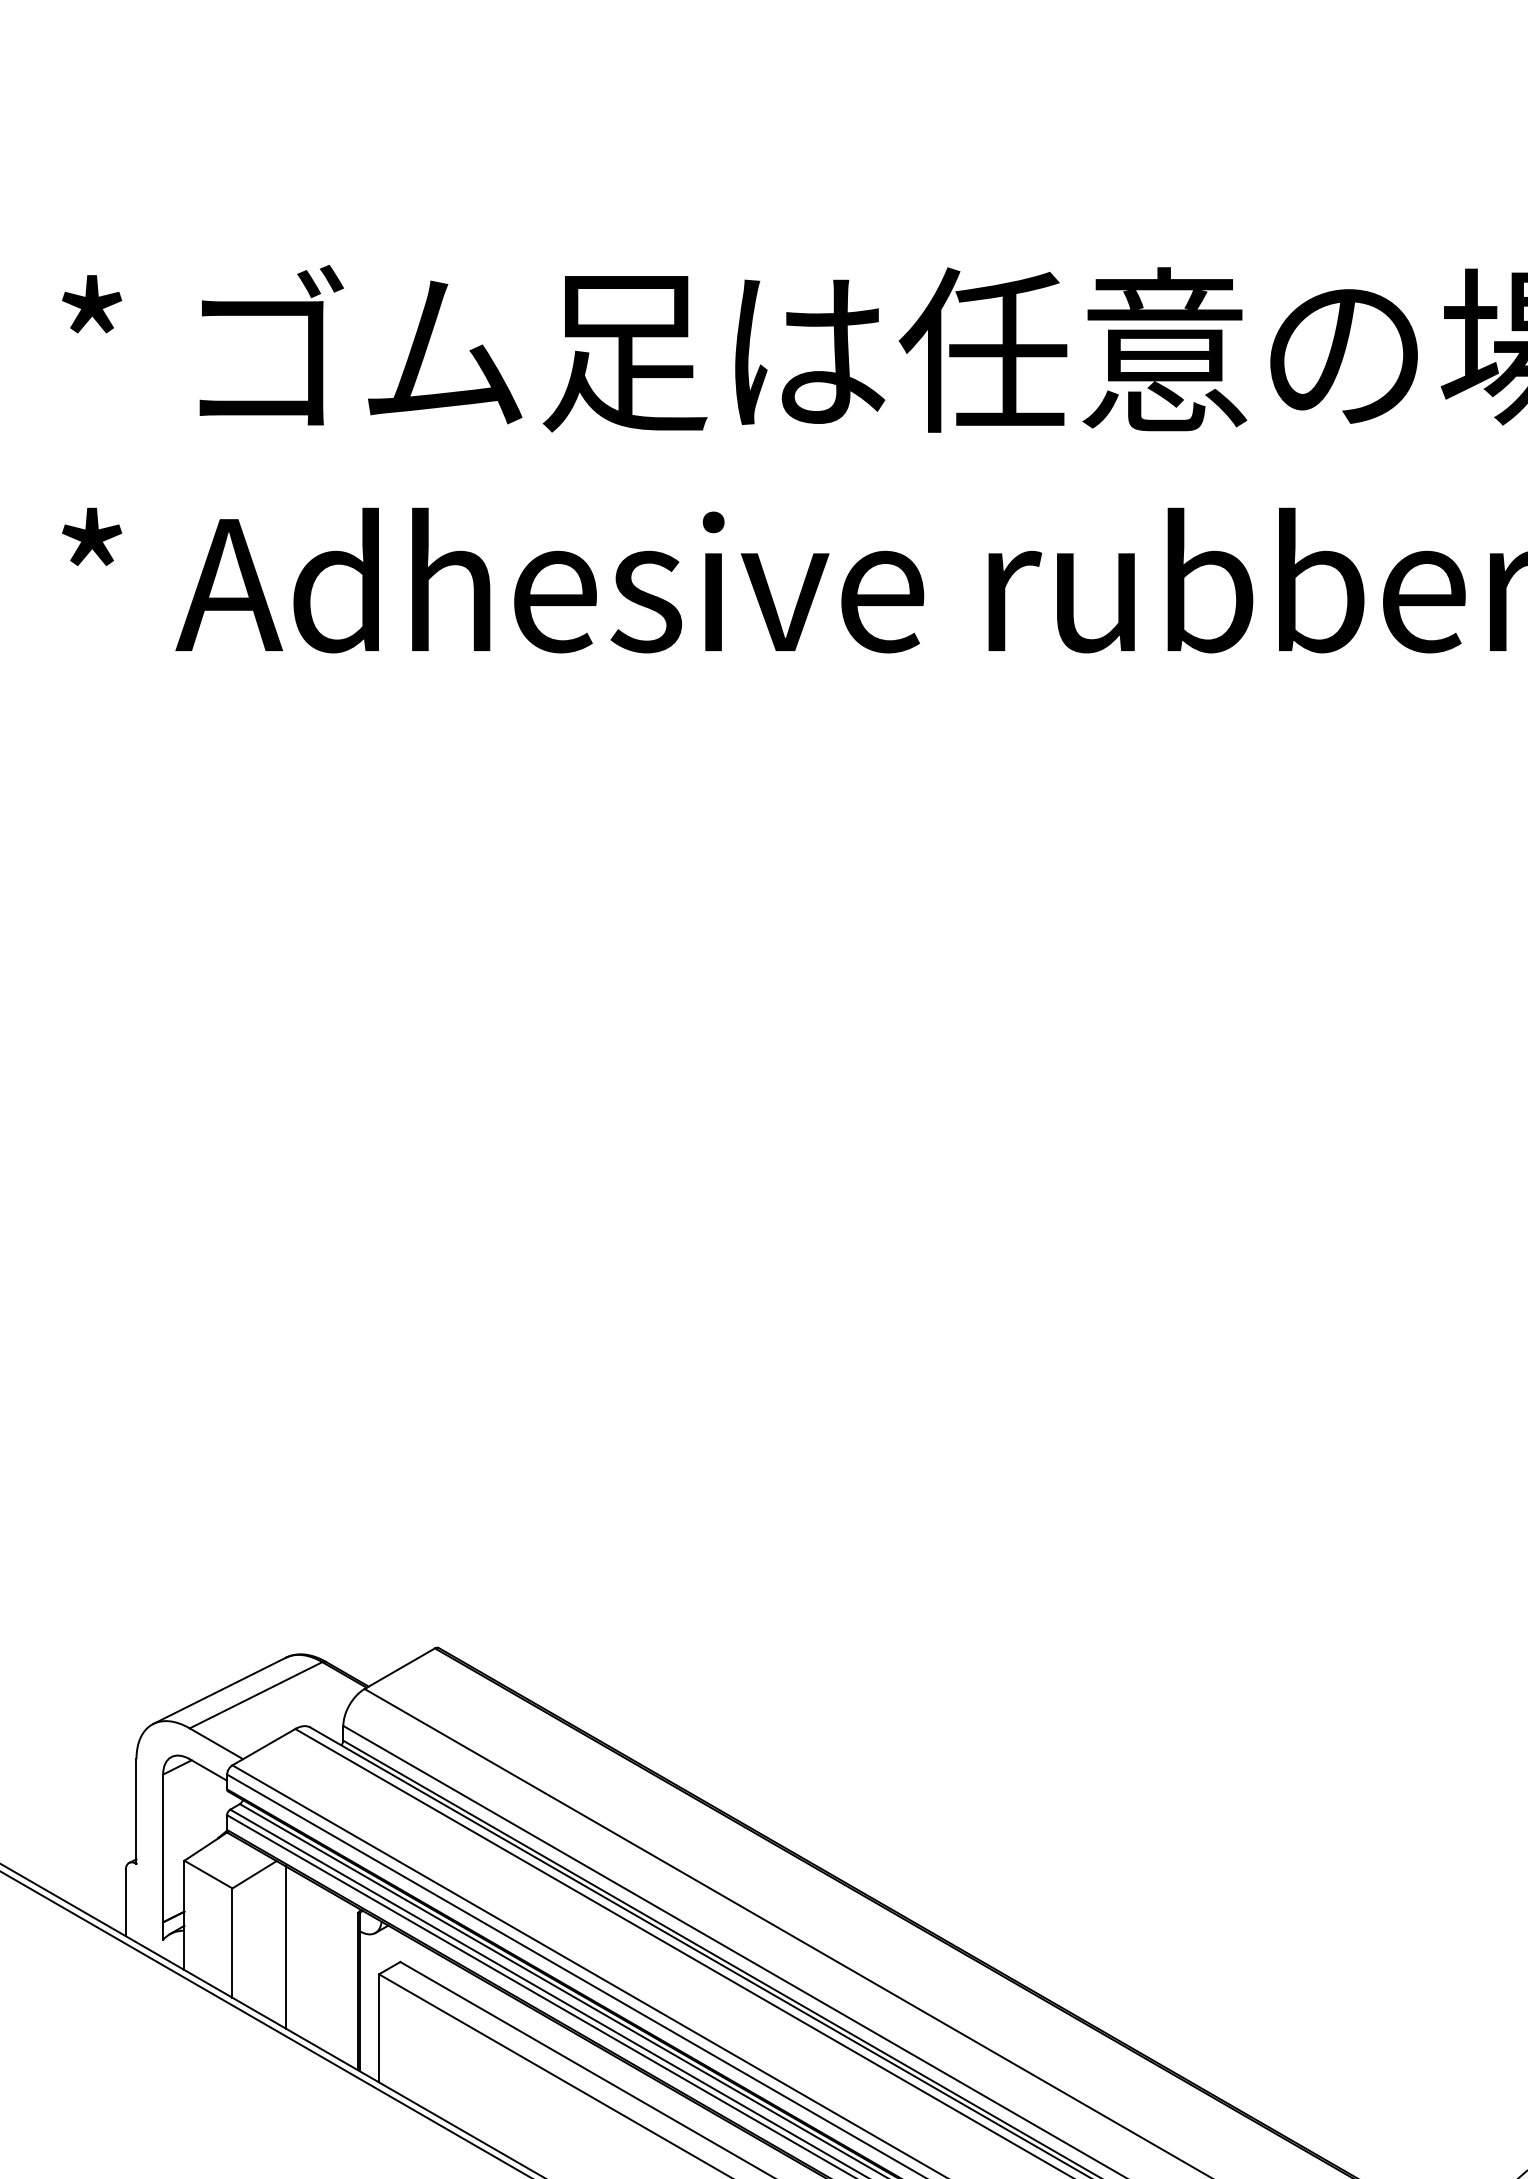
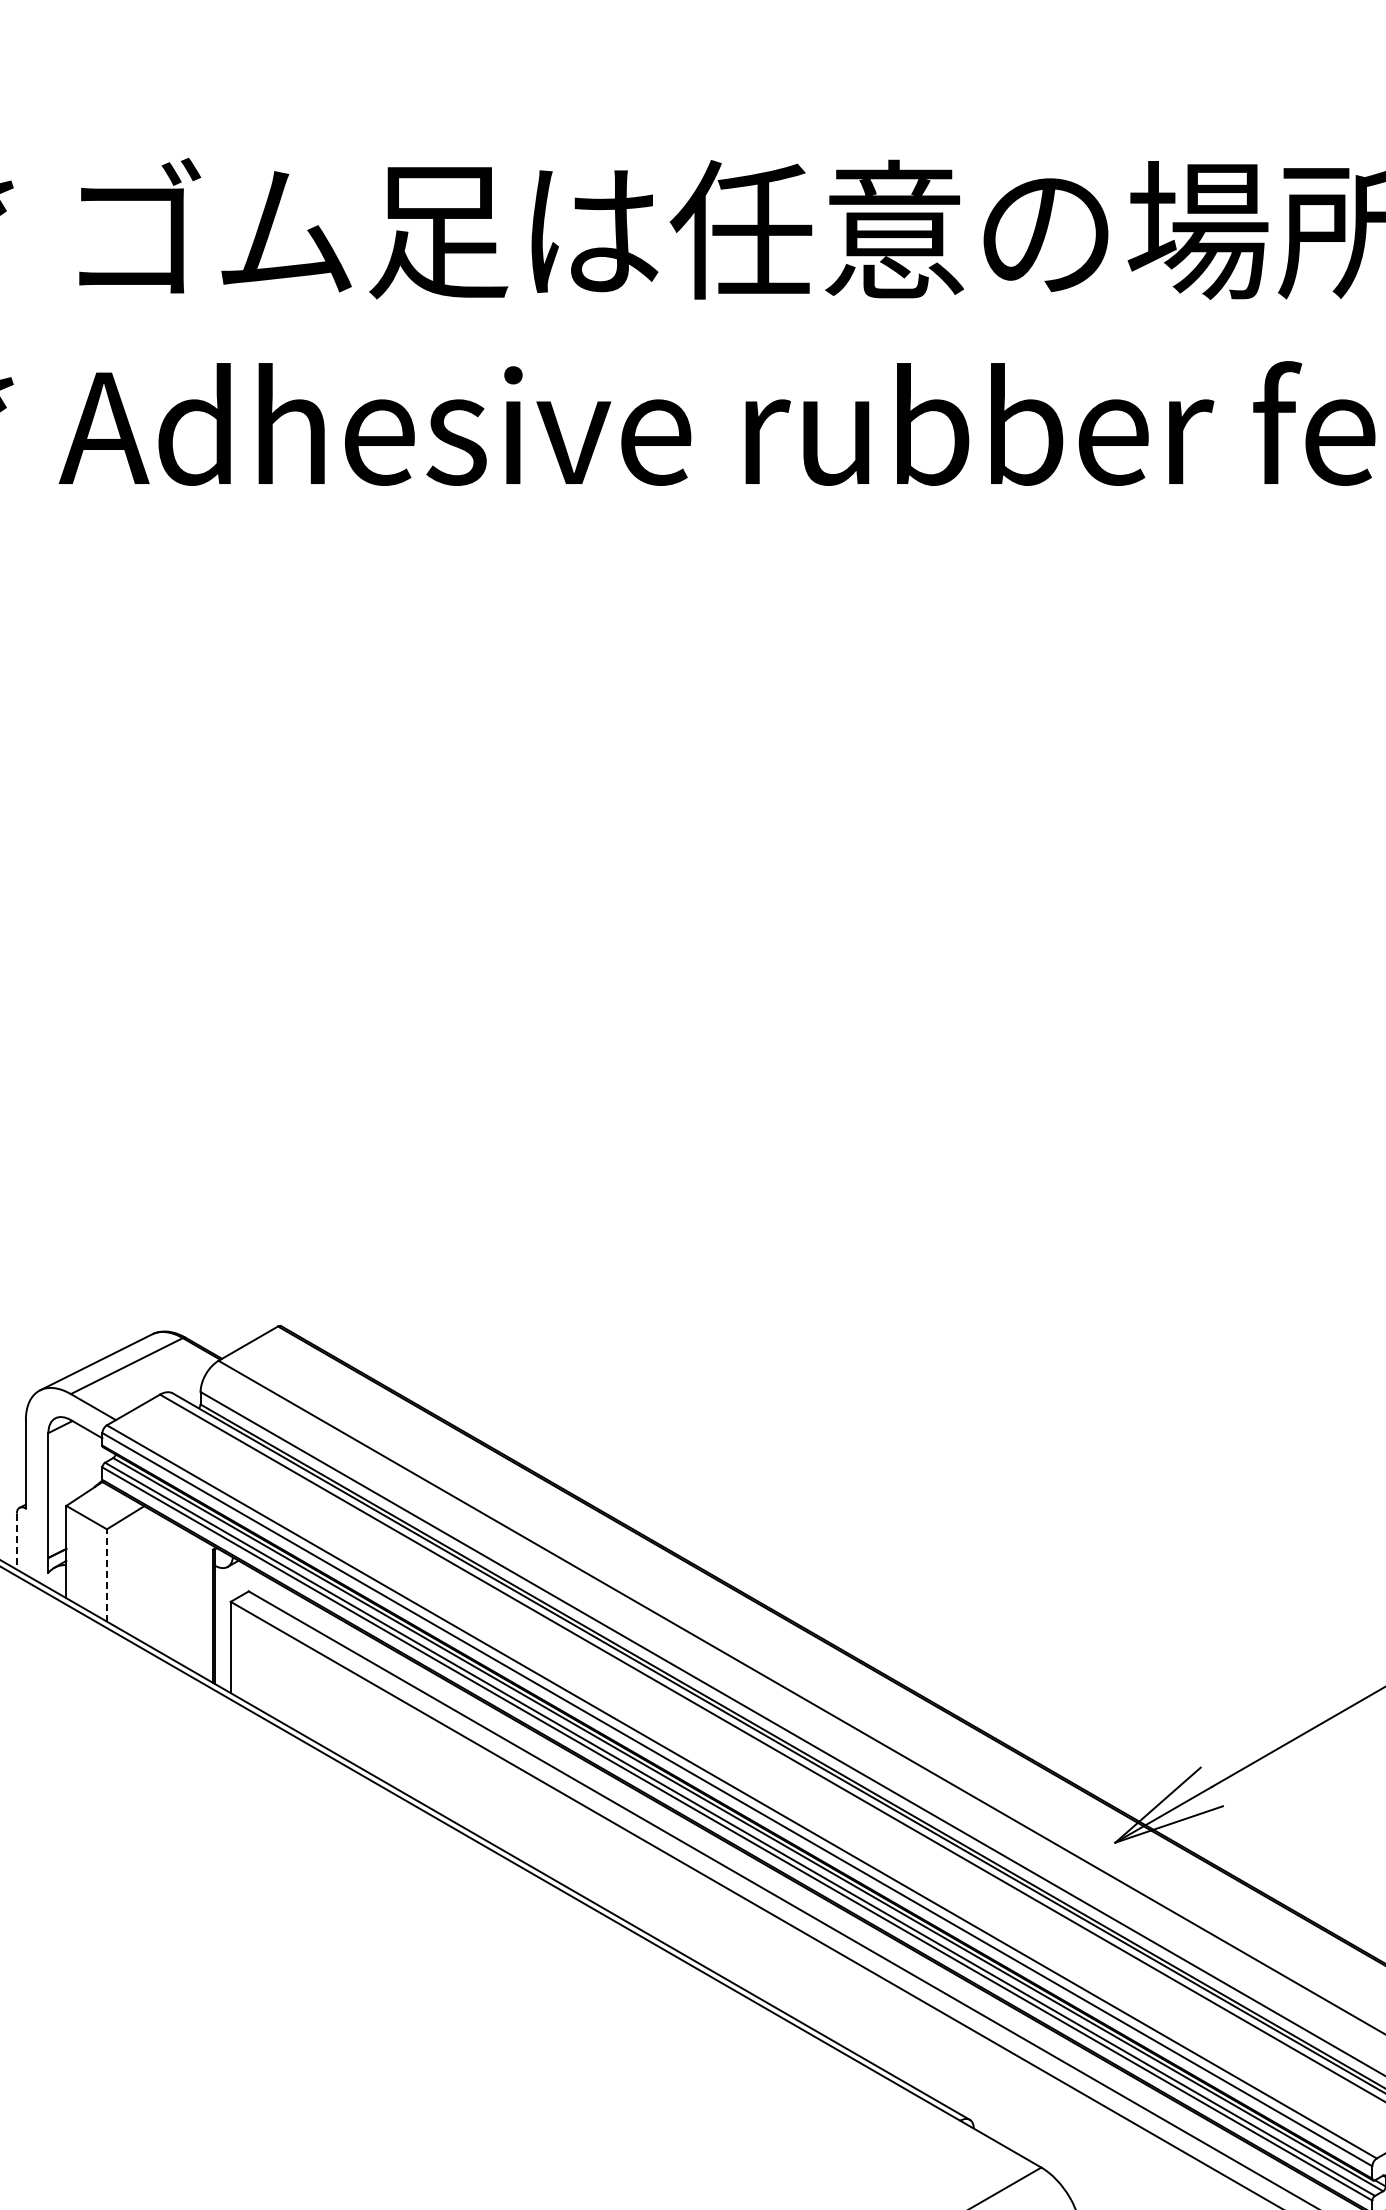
line: (125, 1902) -> (16, 1541), solid -> dashed
line: (231, 1941) -> (106, 1574), solid -> dashed
line: (285, 1946) -> (151, 1578), removed

